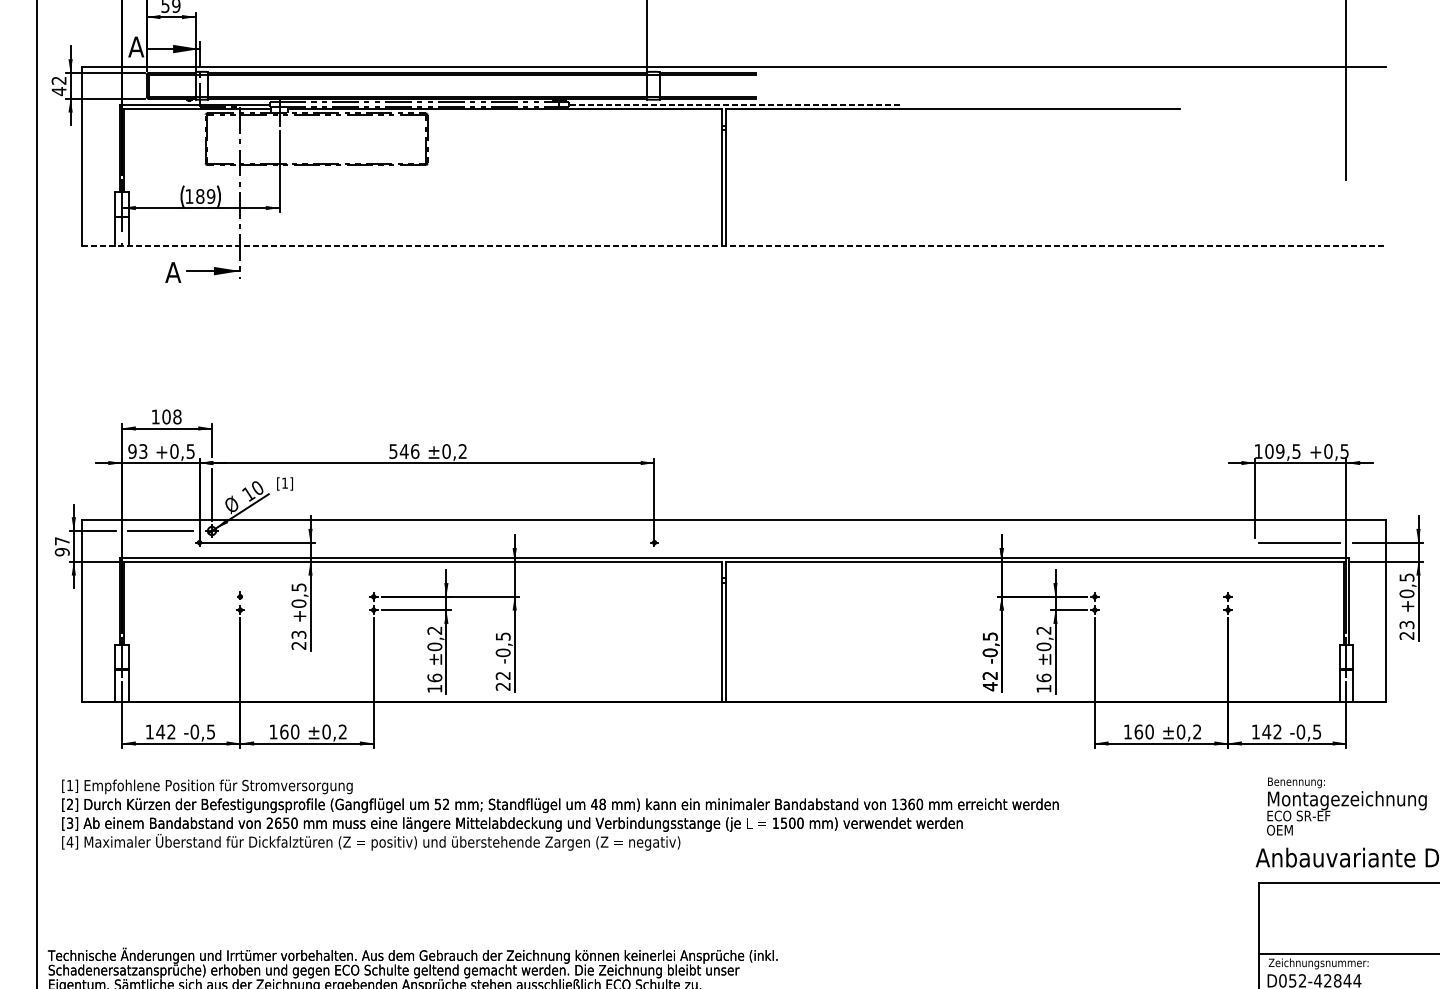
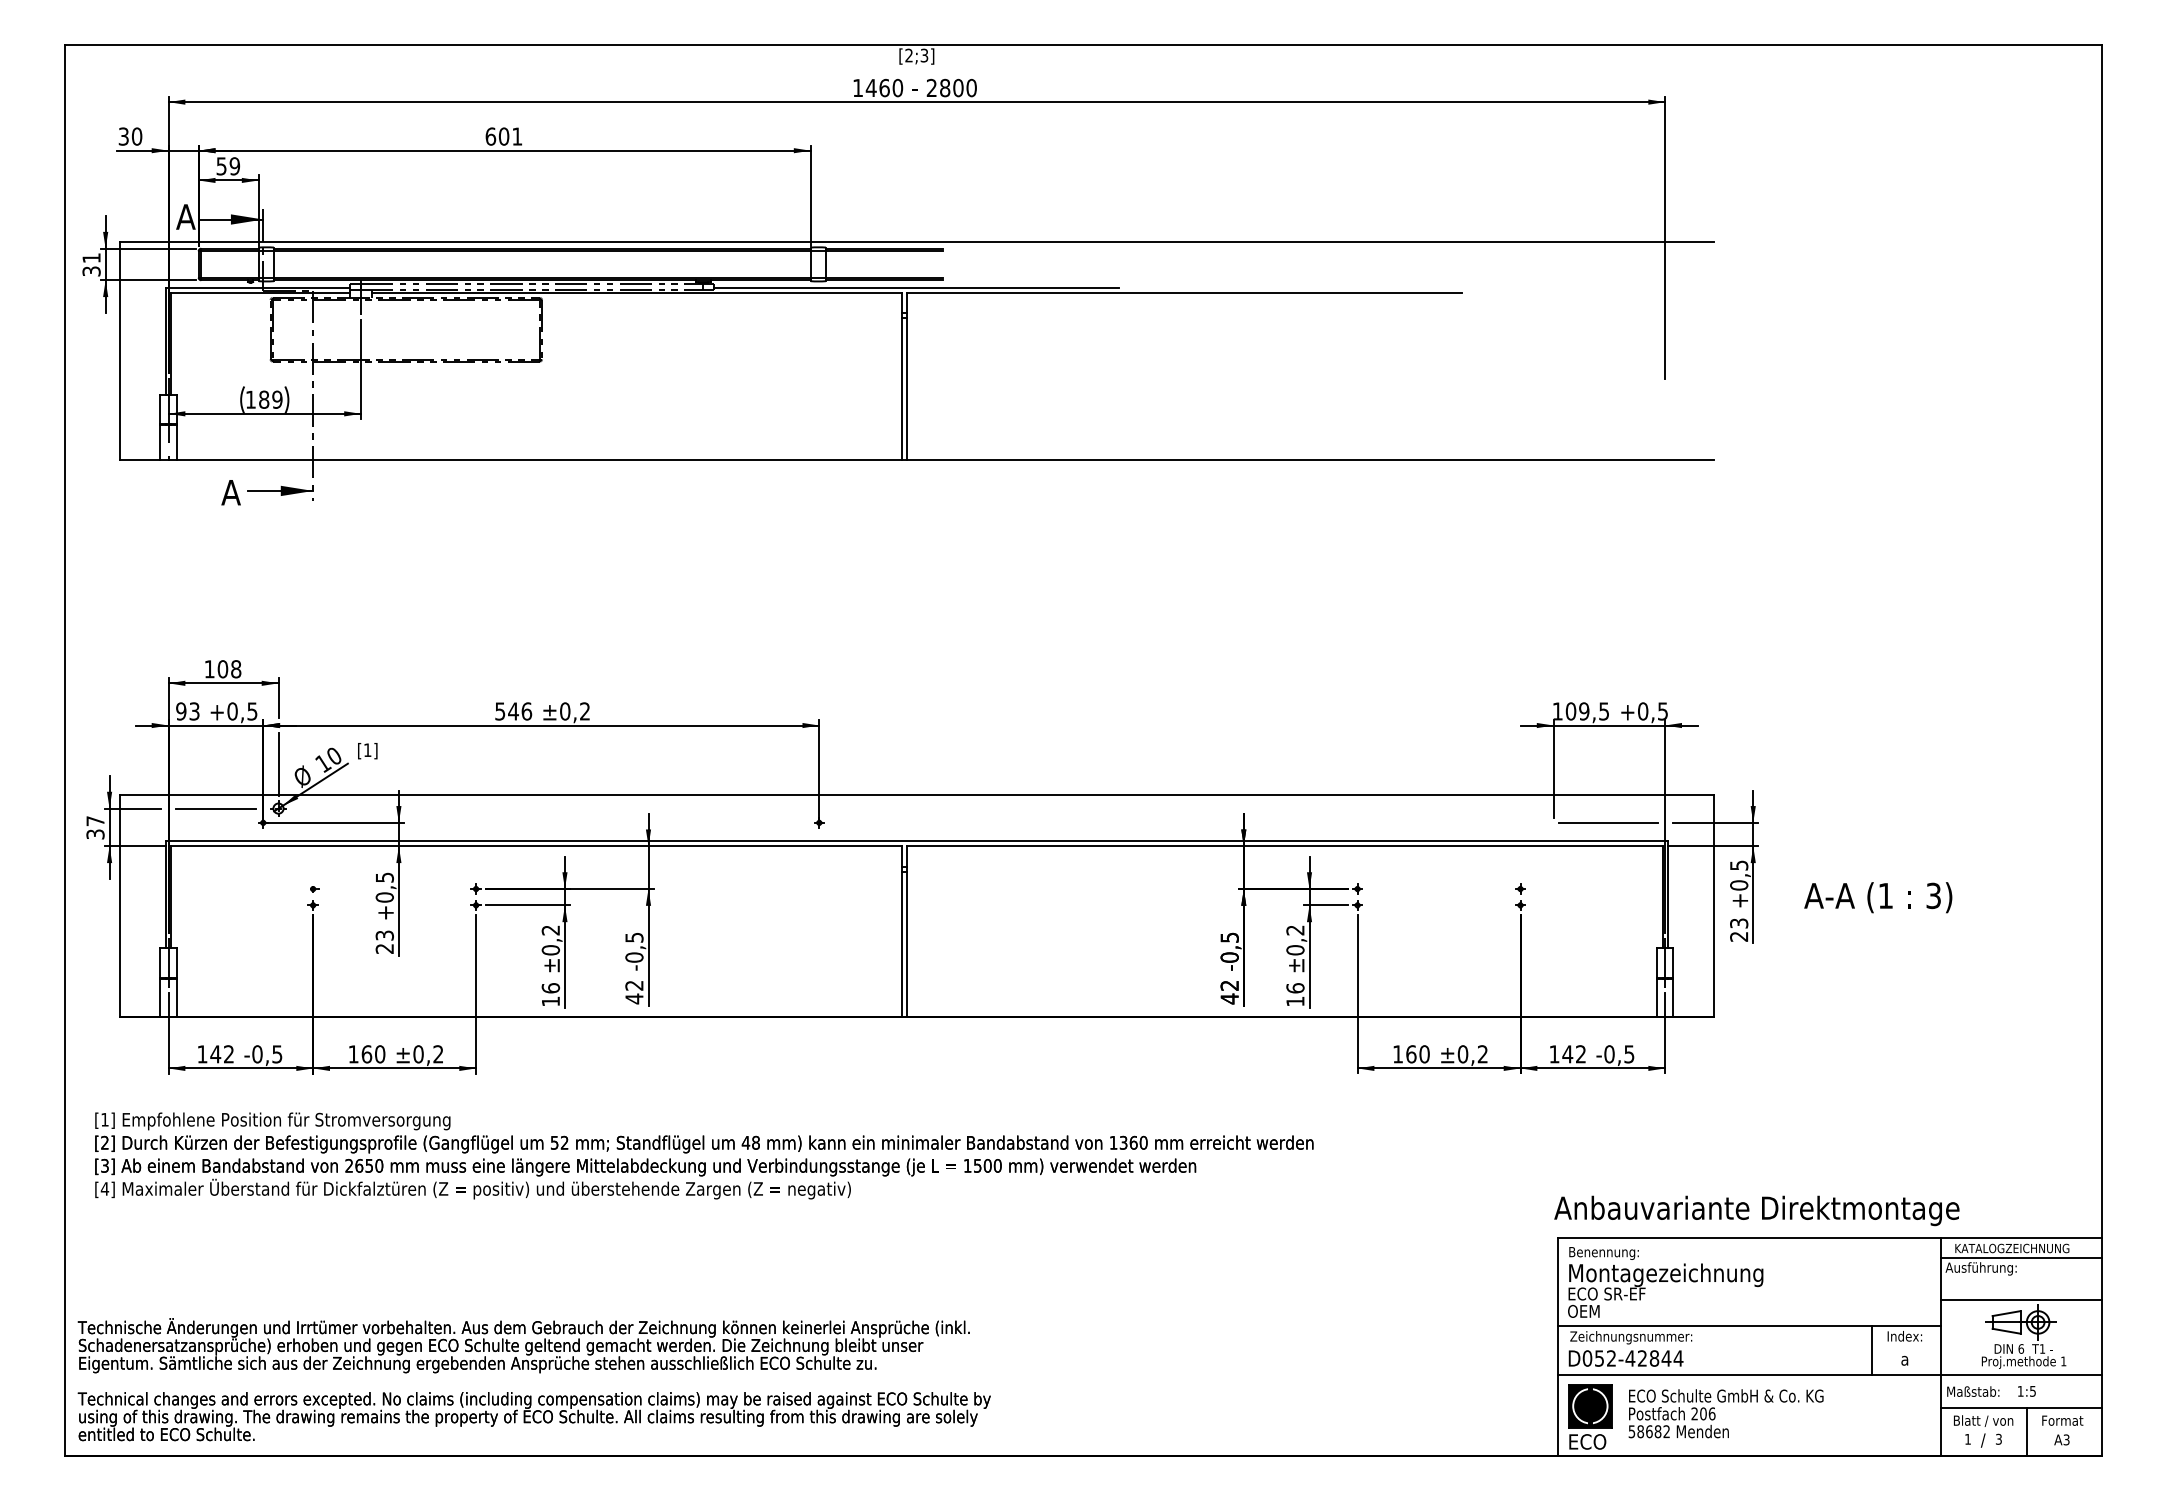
text: (59, 85) -> (91, 264), 42 -> 31
line: (733, 104) -> (916, 287), dashed -> solid
line: (733, 245) -> (916, 459), dashed -> solid
text: (62, 552) -> (95, 834), 97 -> 37
text: (503, 686) -> (634, 998), 22 -> 42
text: (1346, 806) -> (1665, 1282), moved

